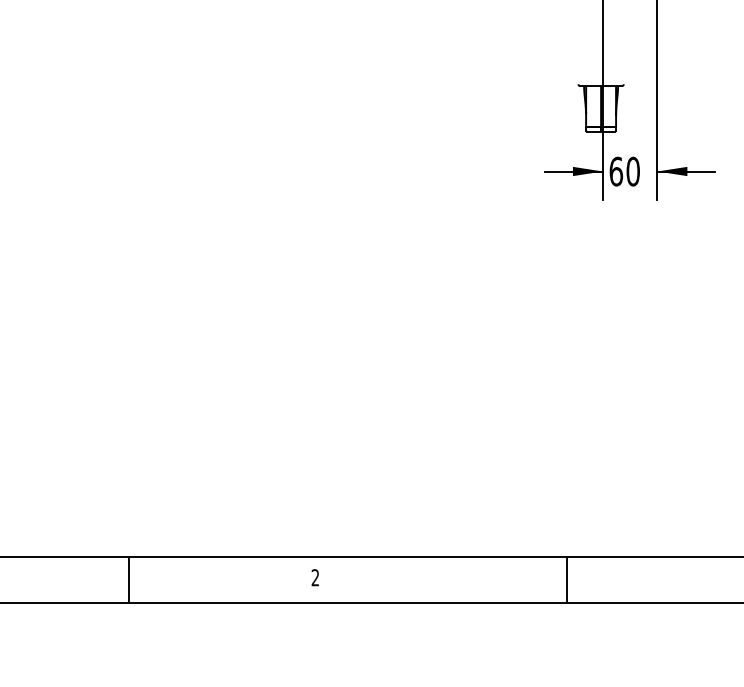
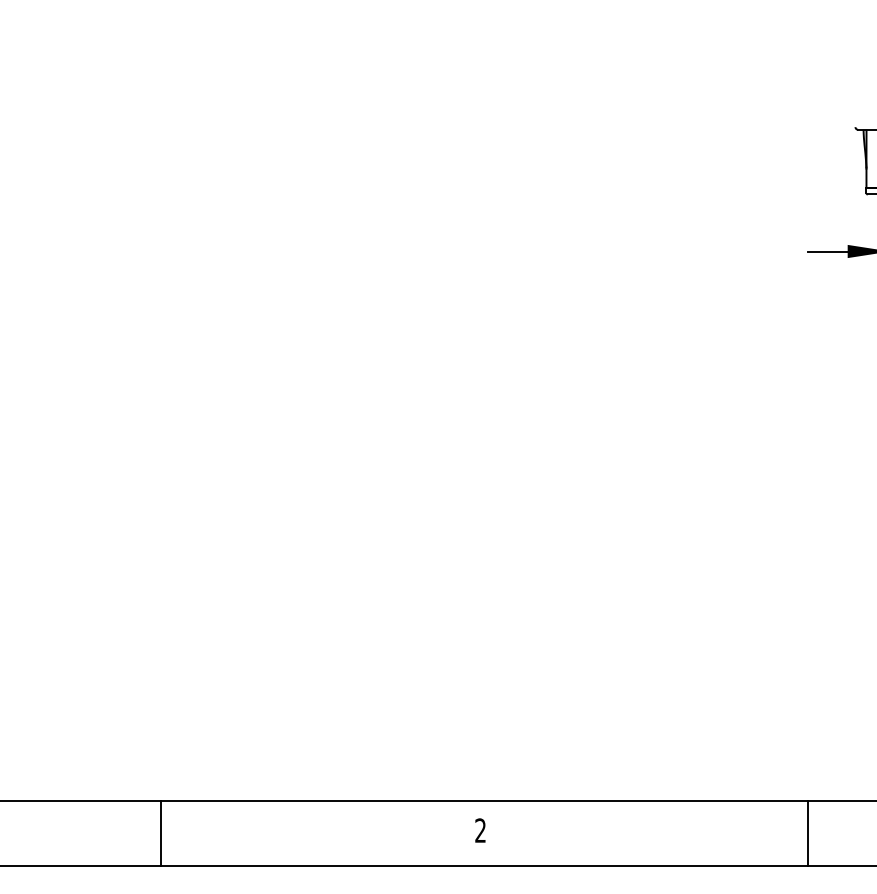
line: (129, 579) -> (161, 833), moved
line: (567, 579) -> (808, 833), moved

